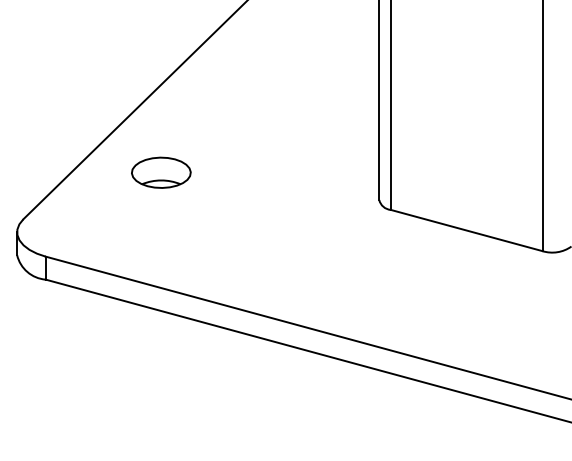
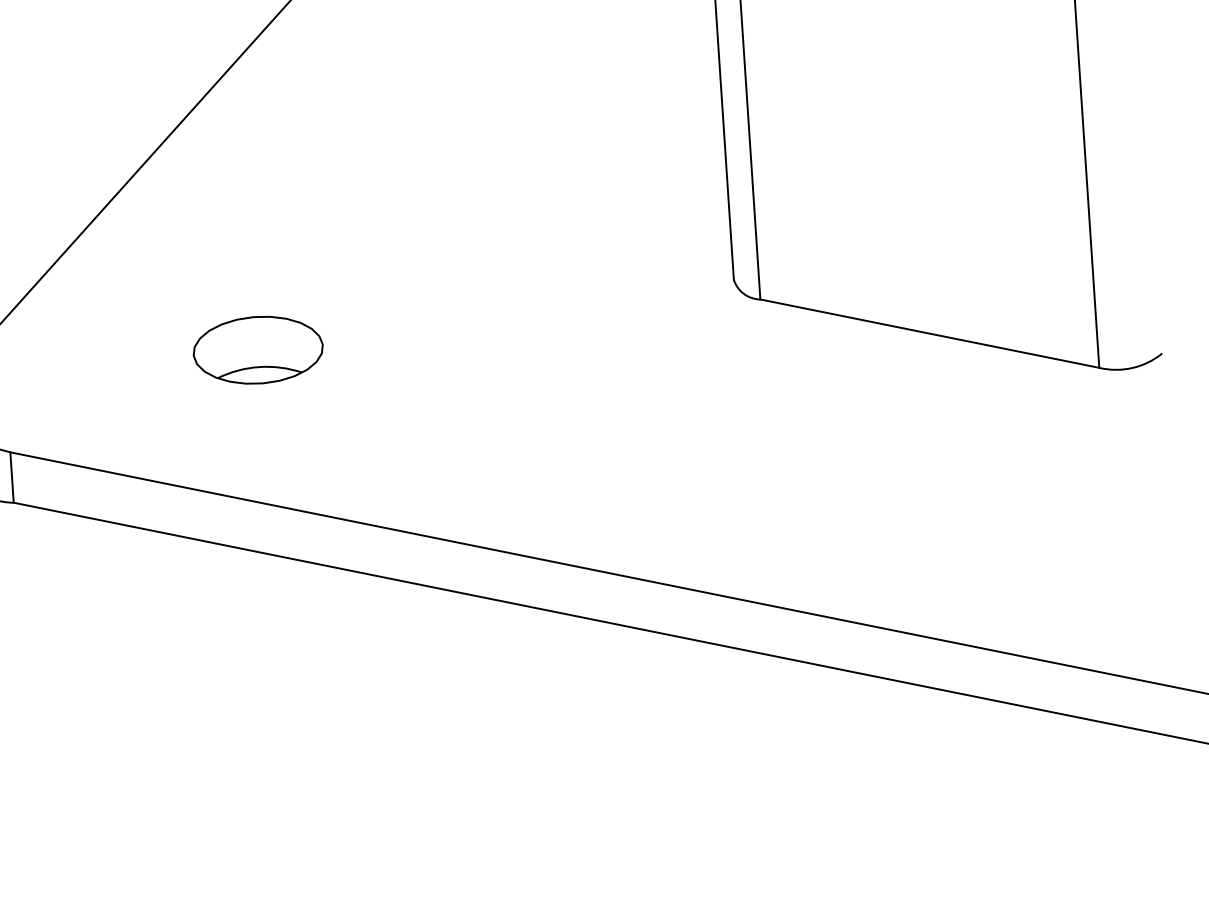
part: (161, 172) -> (258, 349), moved

